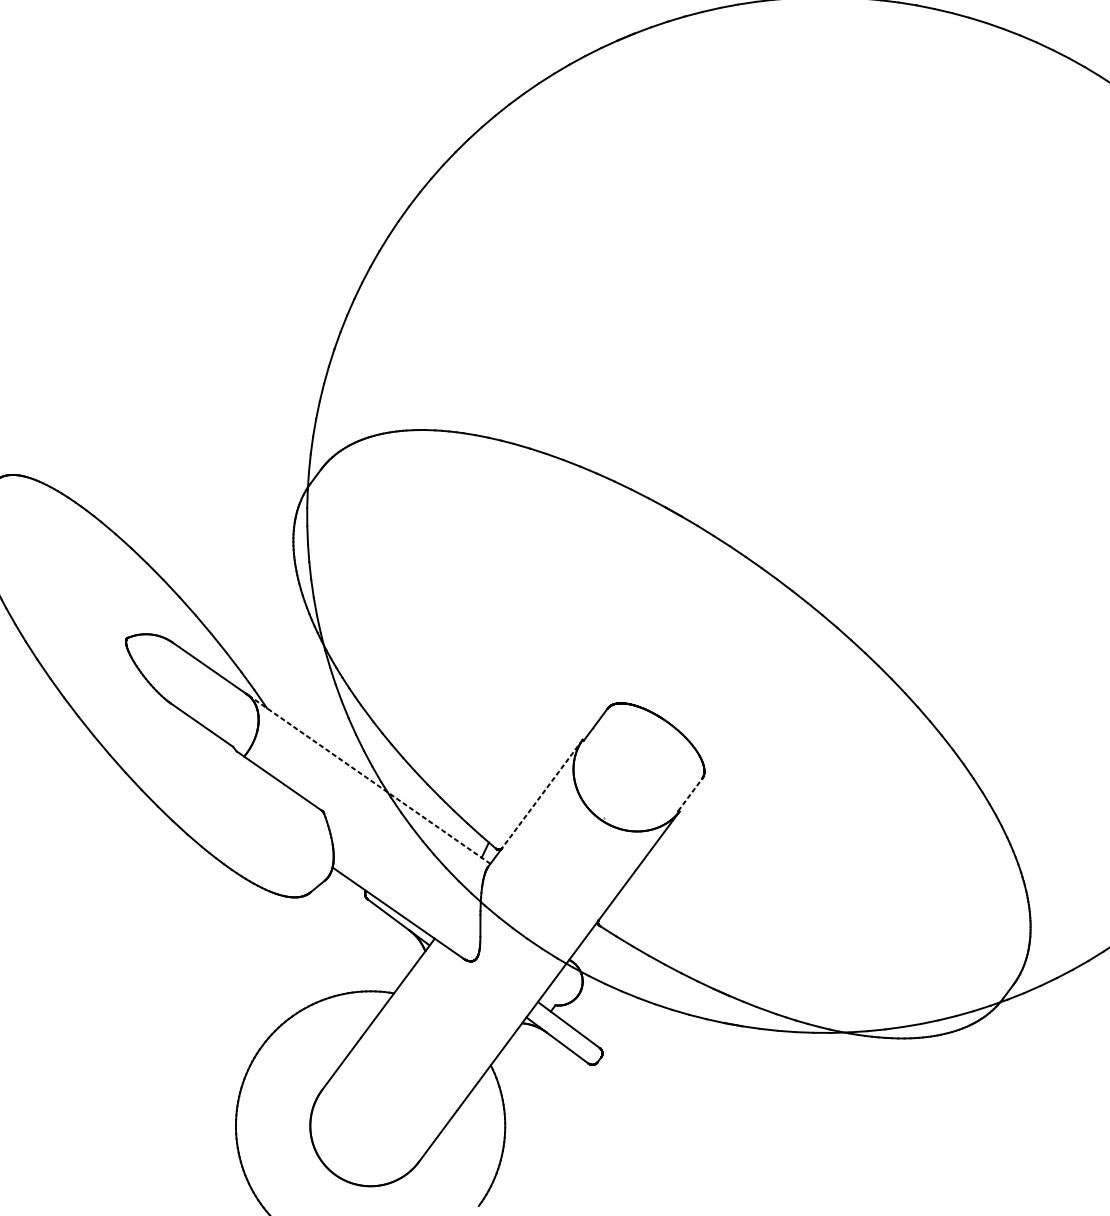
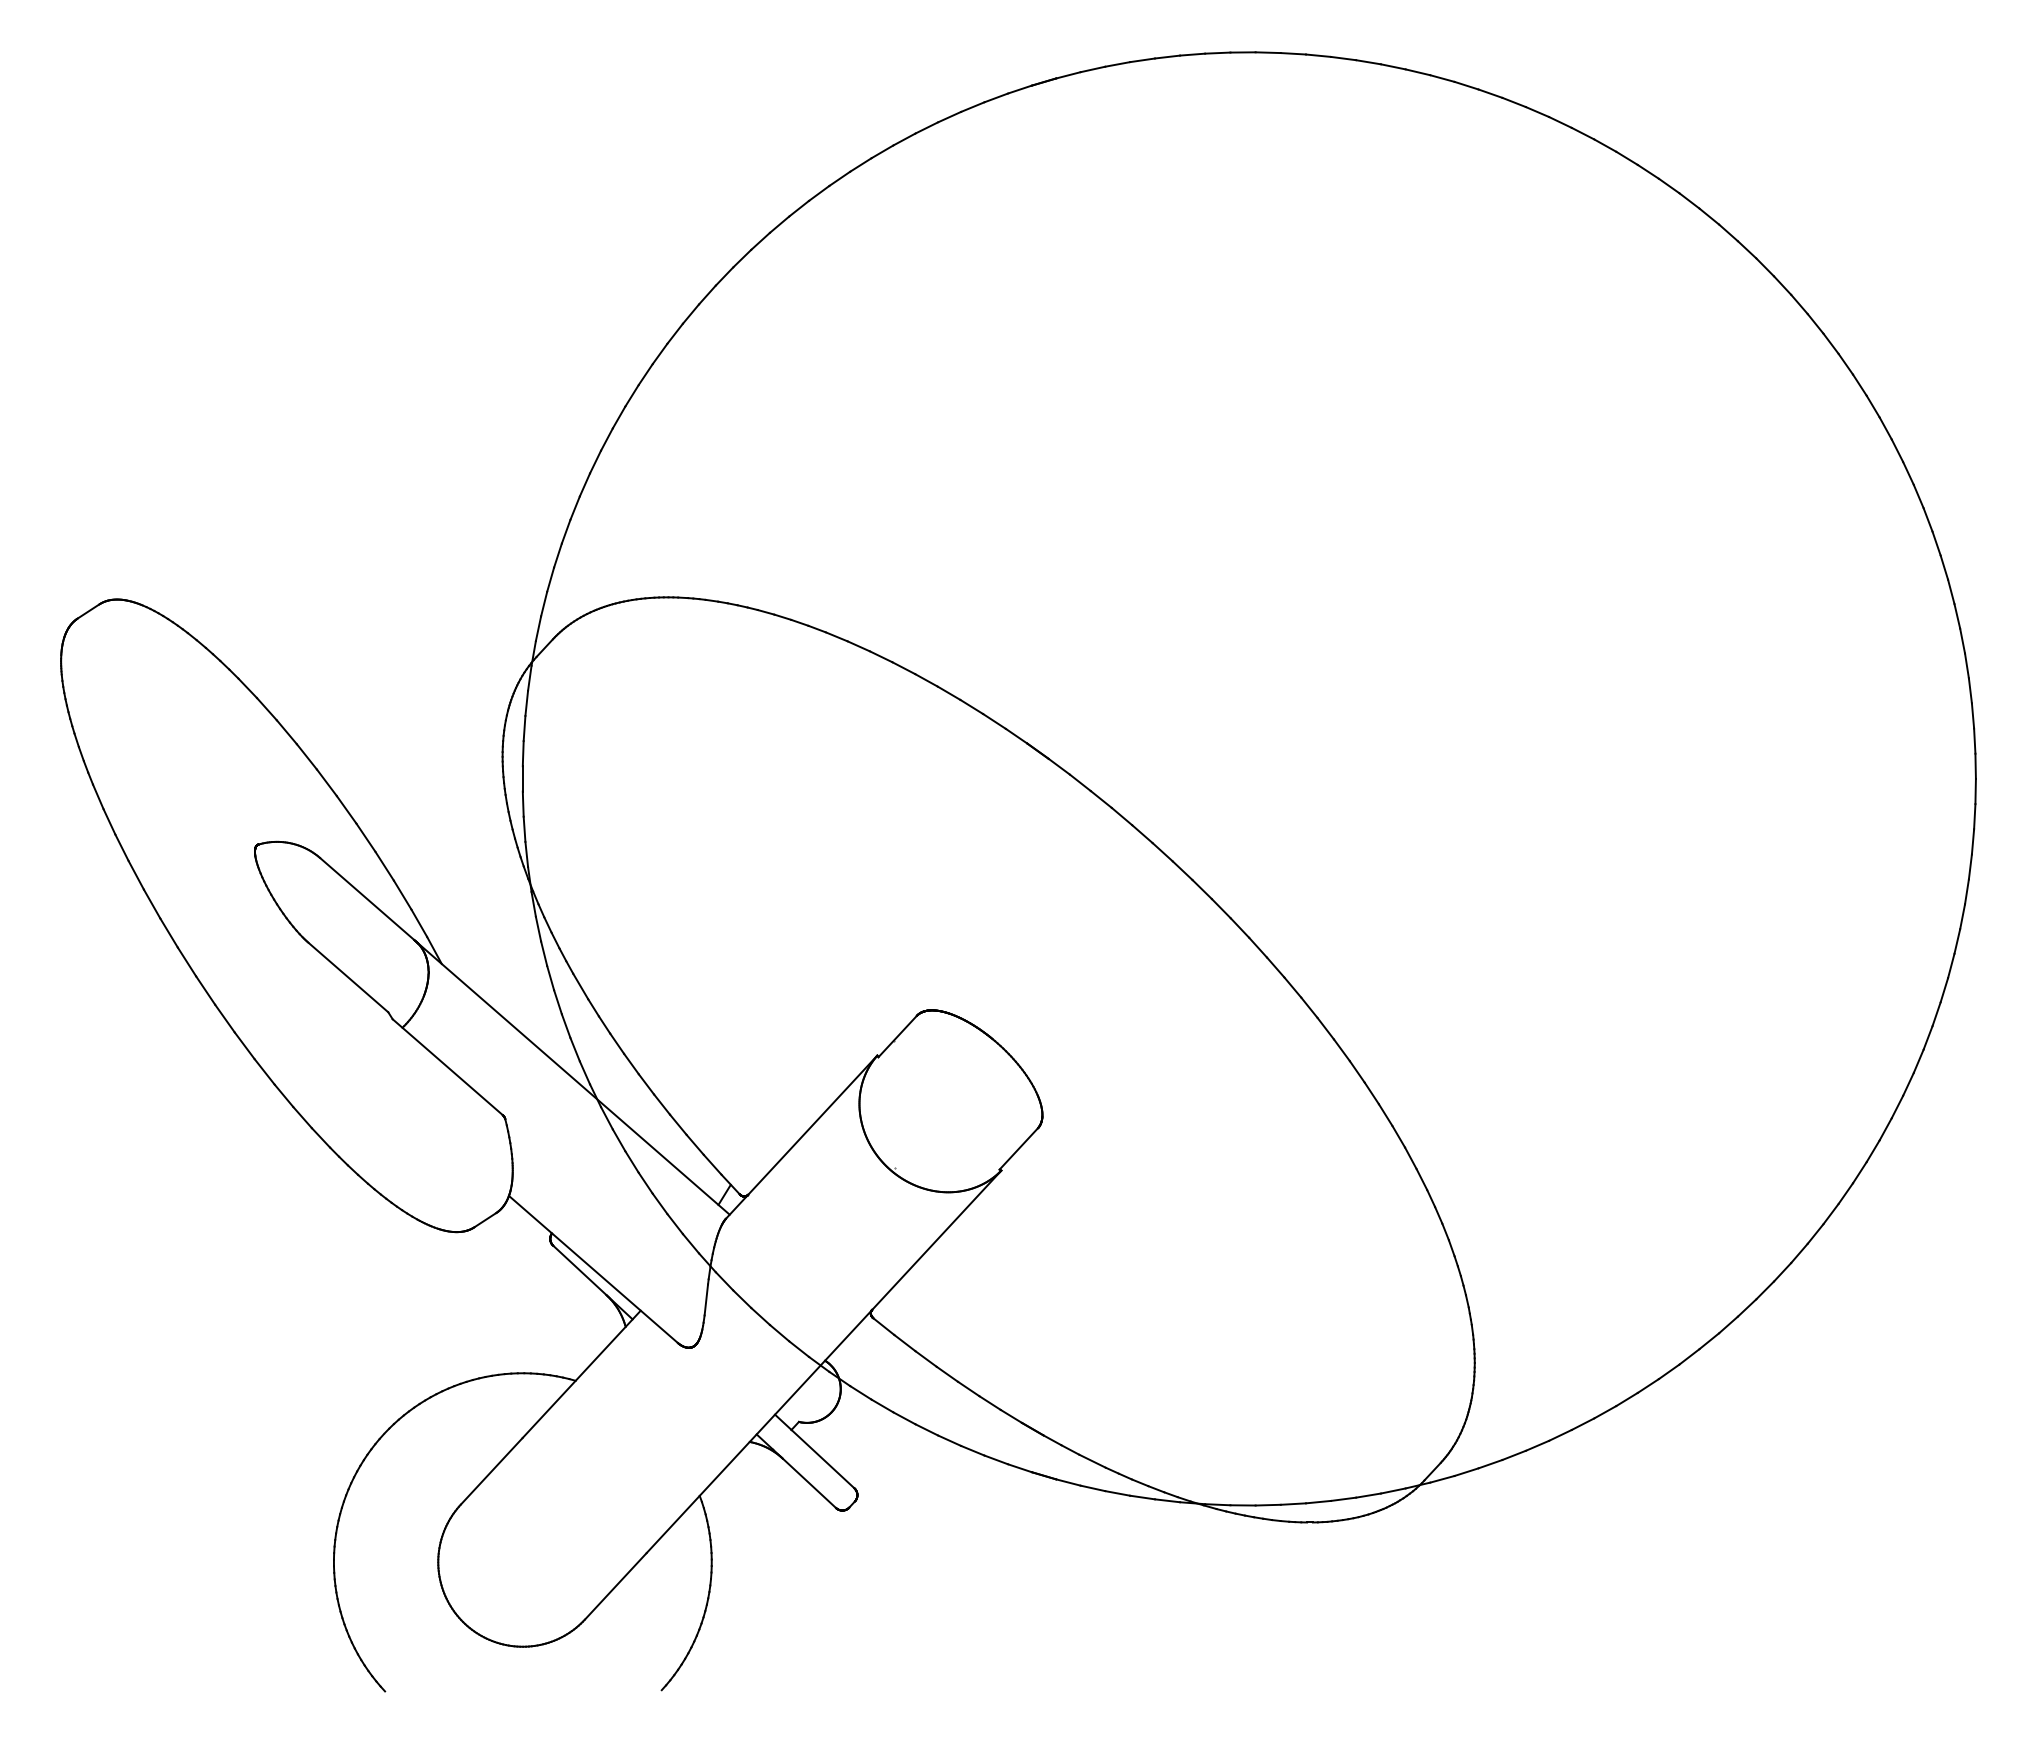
line: (369, 779) -> (573, 1078), dashed -> solid
line: (542, 794) -> (812, 1125), dashed -> solid
line: (690, 794) -> (1019, 1148), dashed -> solid

